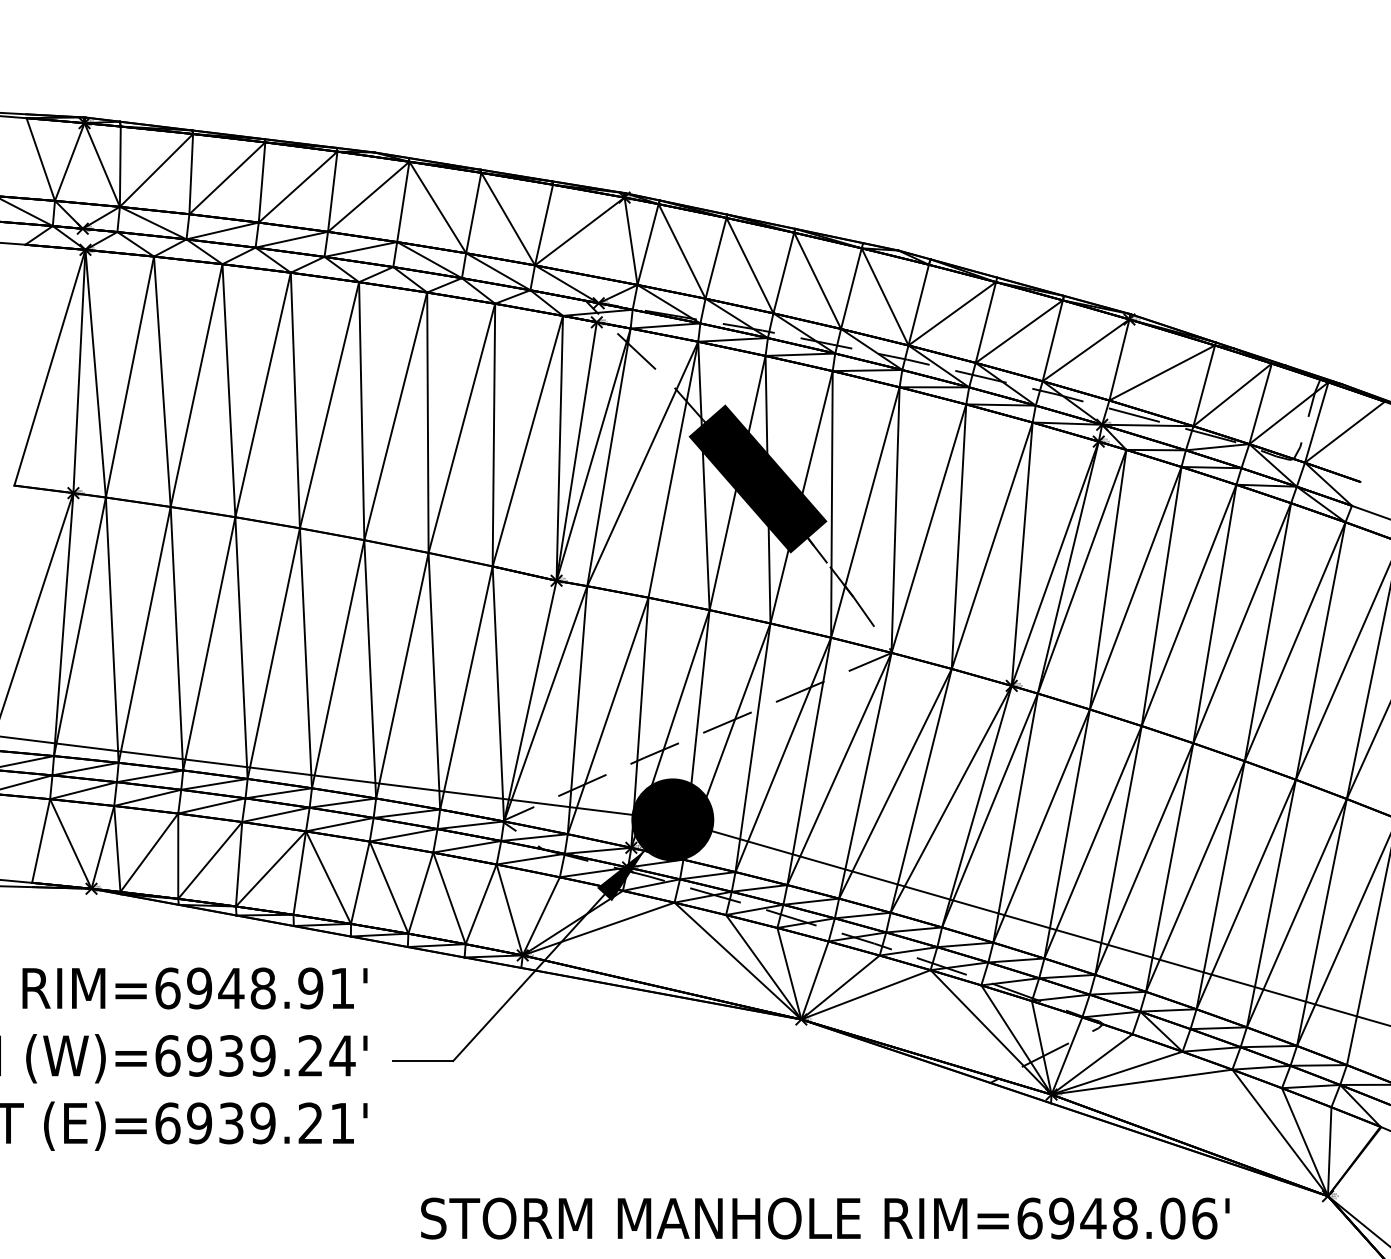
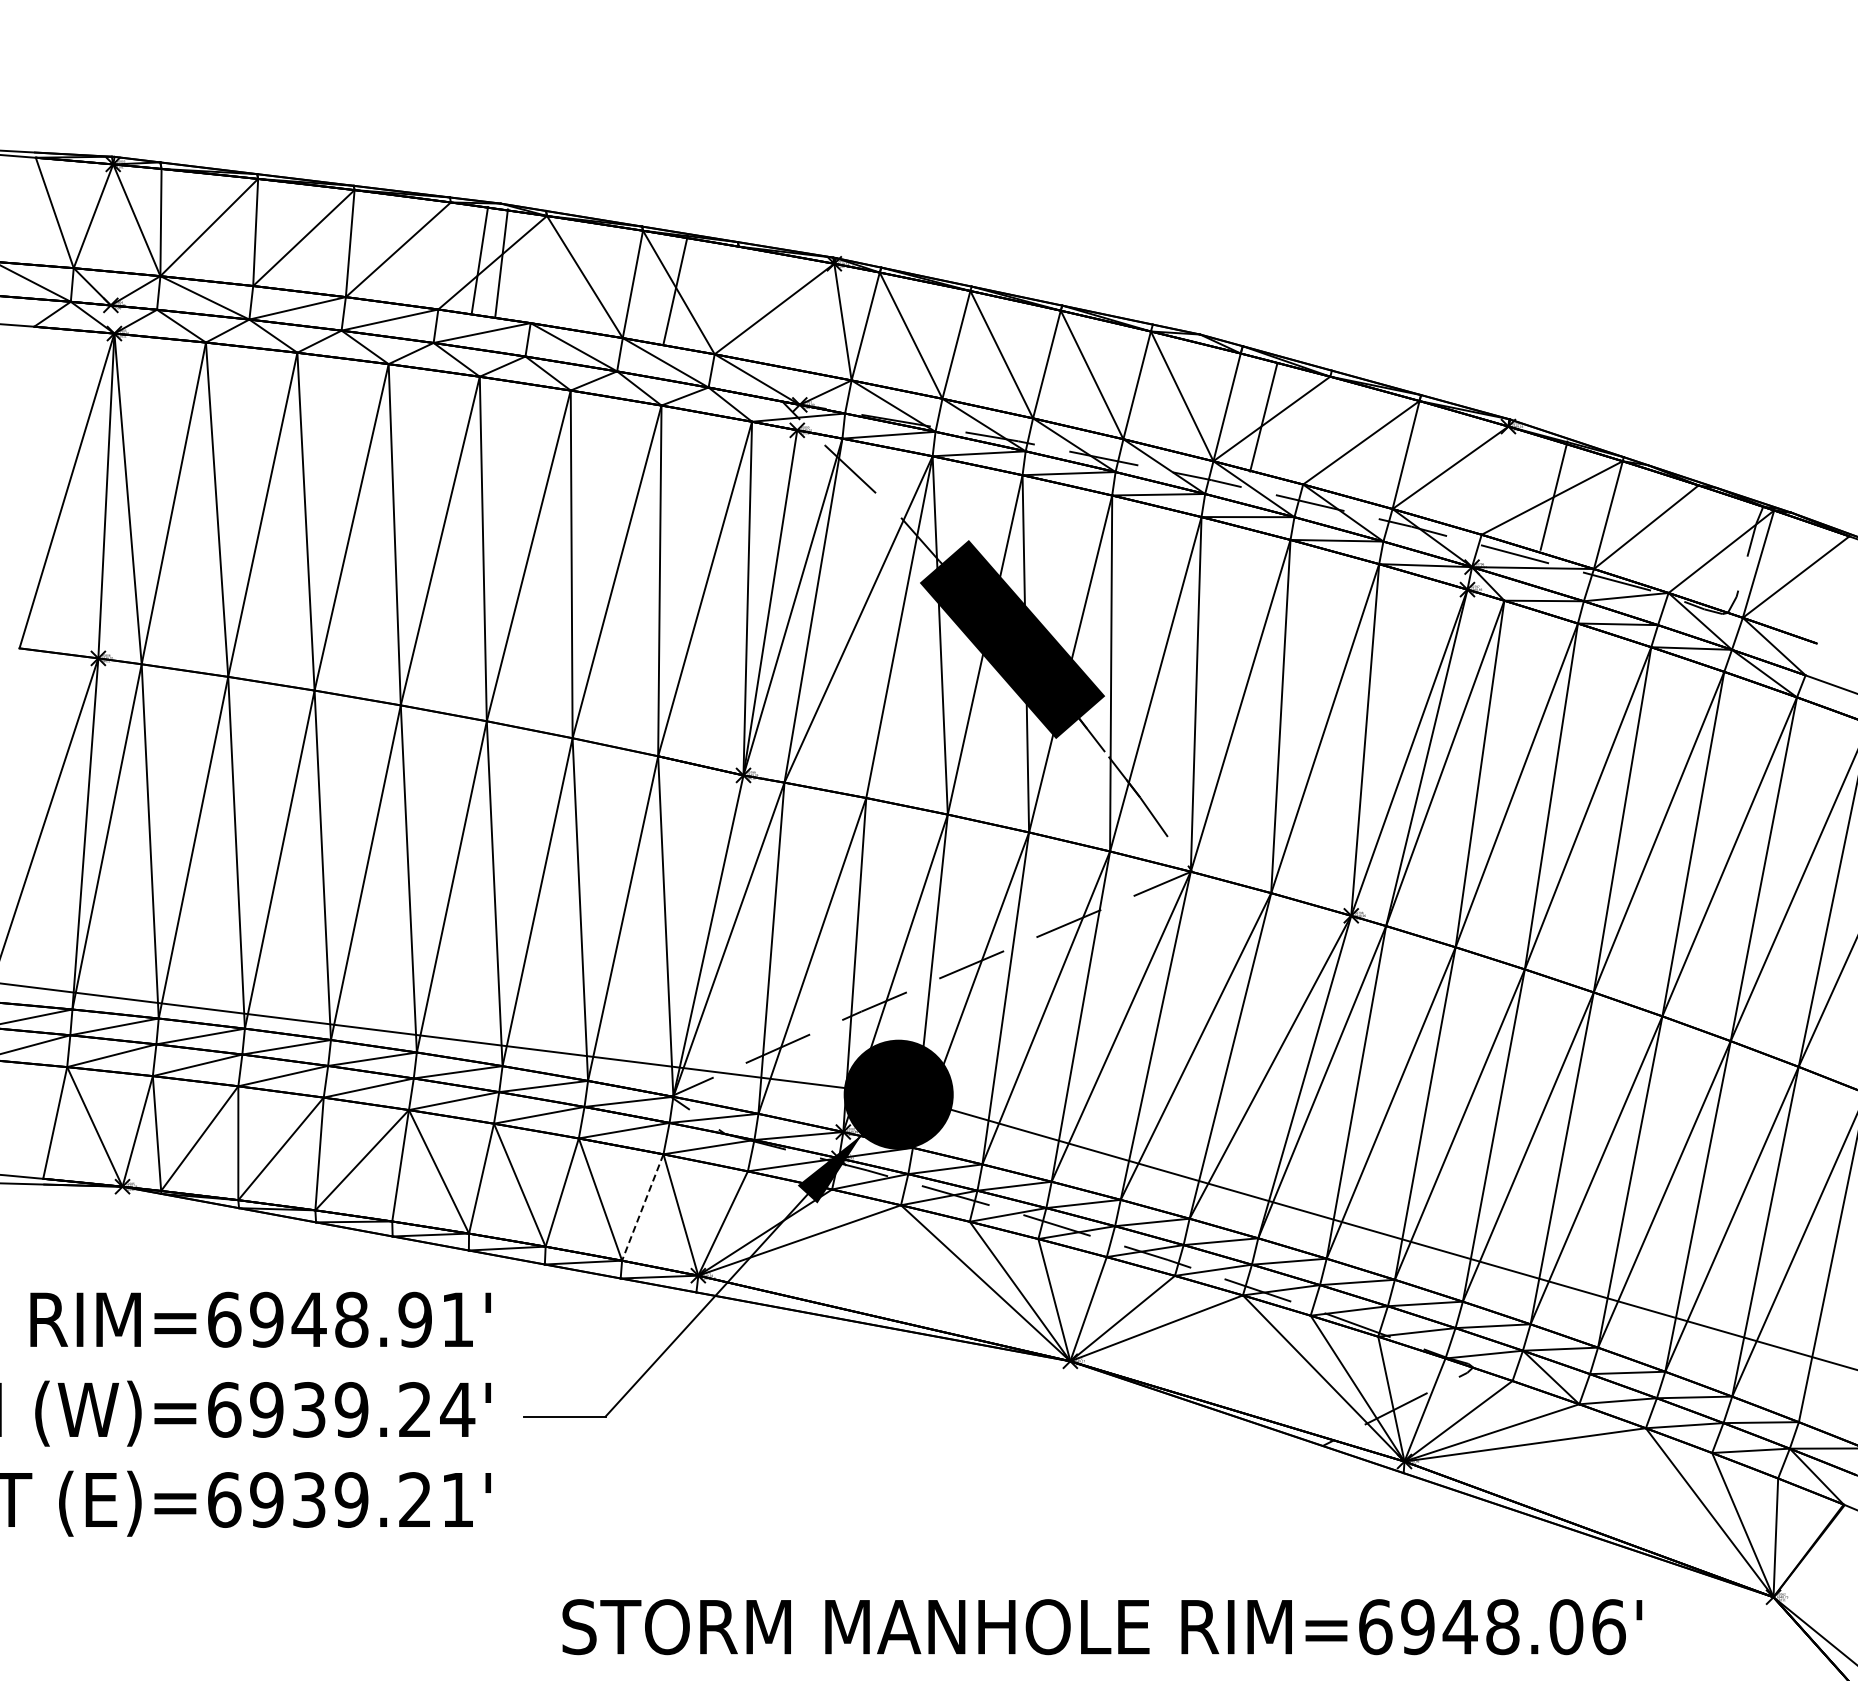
line: (332, 191) -> (501, 262), moved
line: (403, 201) -> (479, 260), moved
line: (543, 225) -> (675, 289), moved
line: (985, 322) -> (1263, 417), moved
line: (1119, 359) -> (1553, 495), moved
line: (1260, 404) -> (1683, 539), removed
line: (480, 904) -> (642, 1207), solid -> dashed

